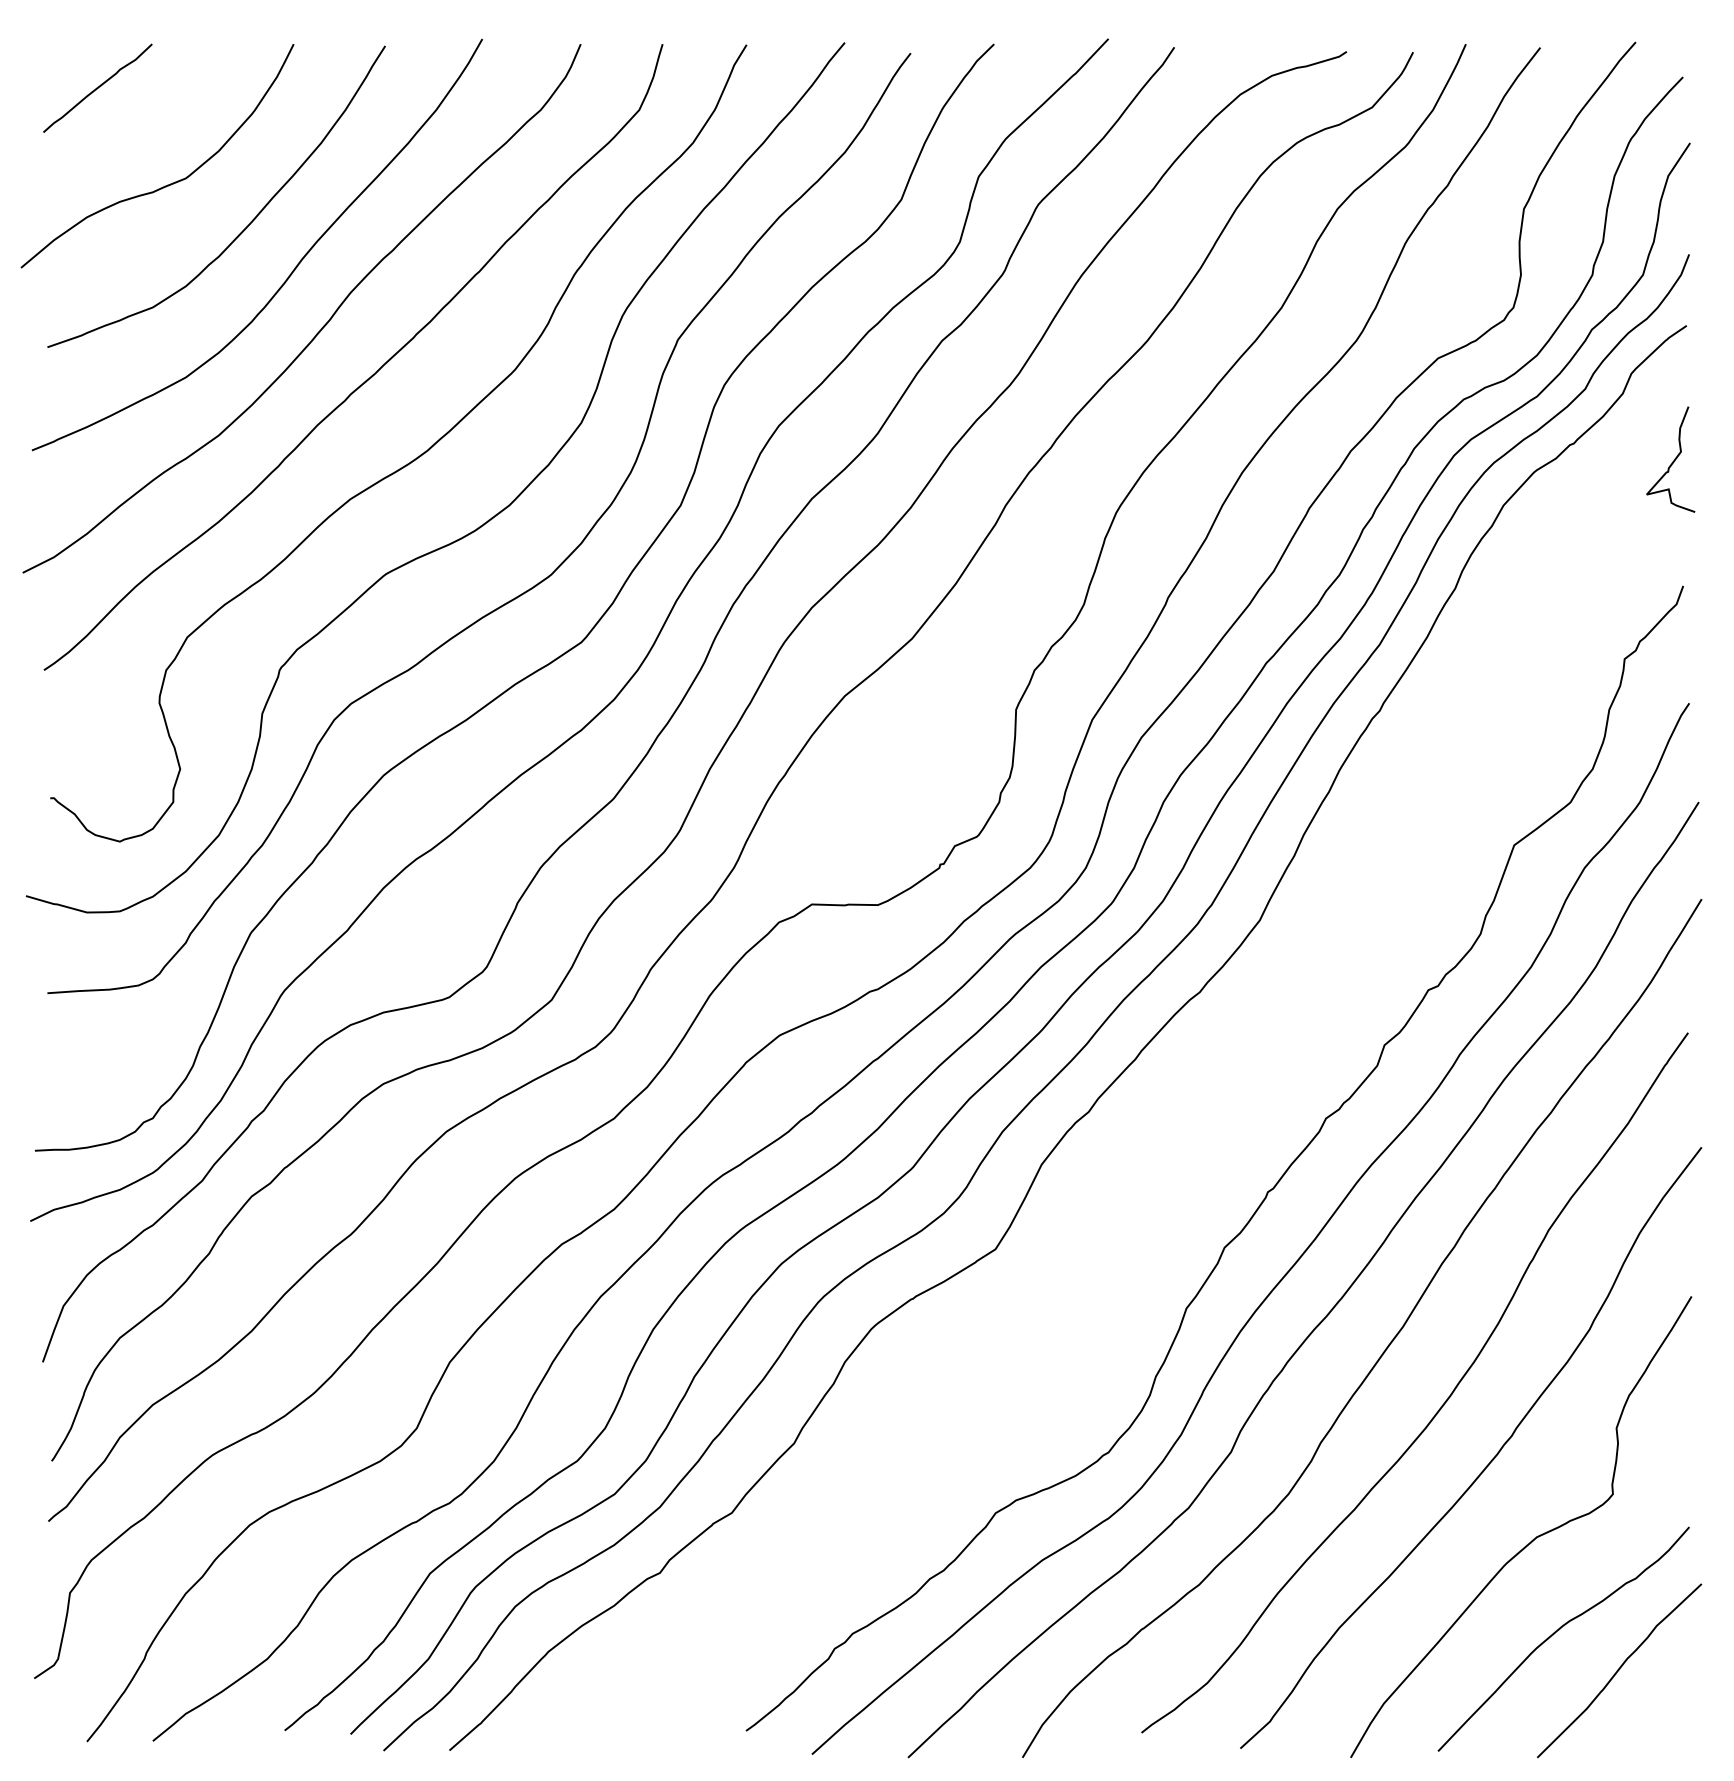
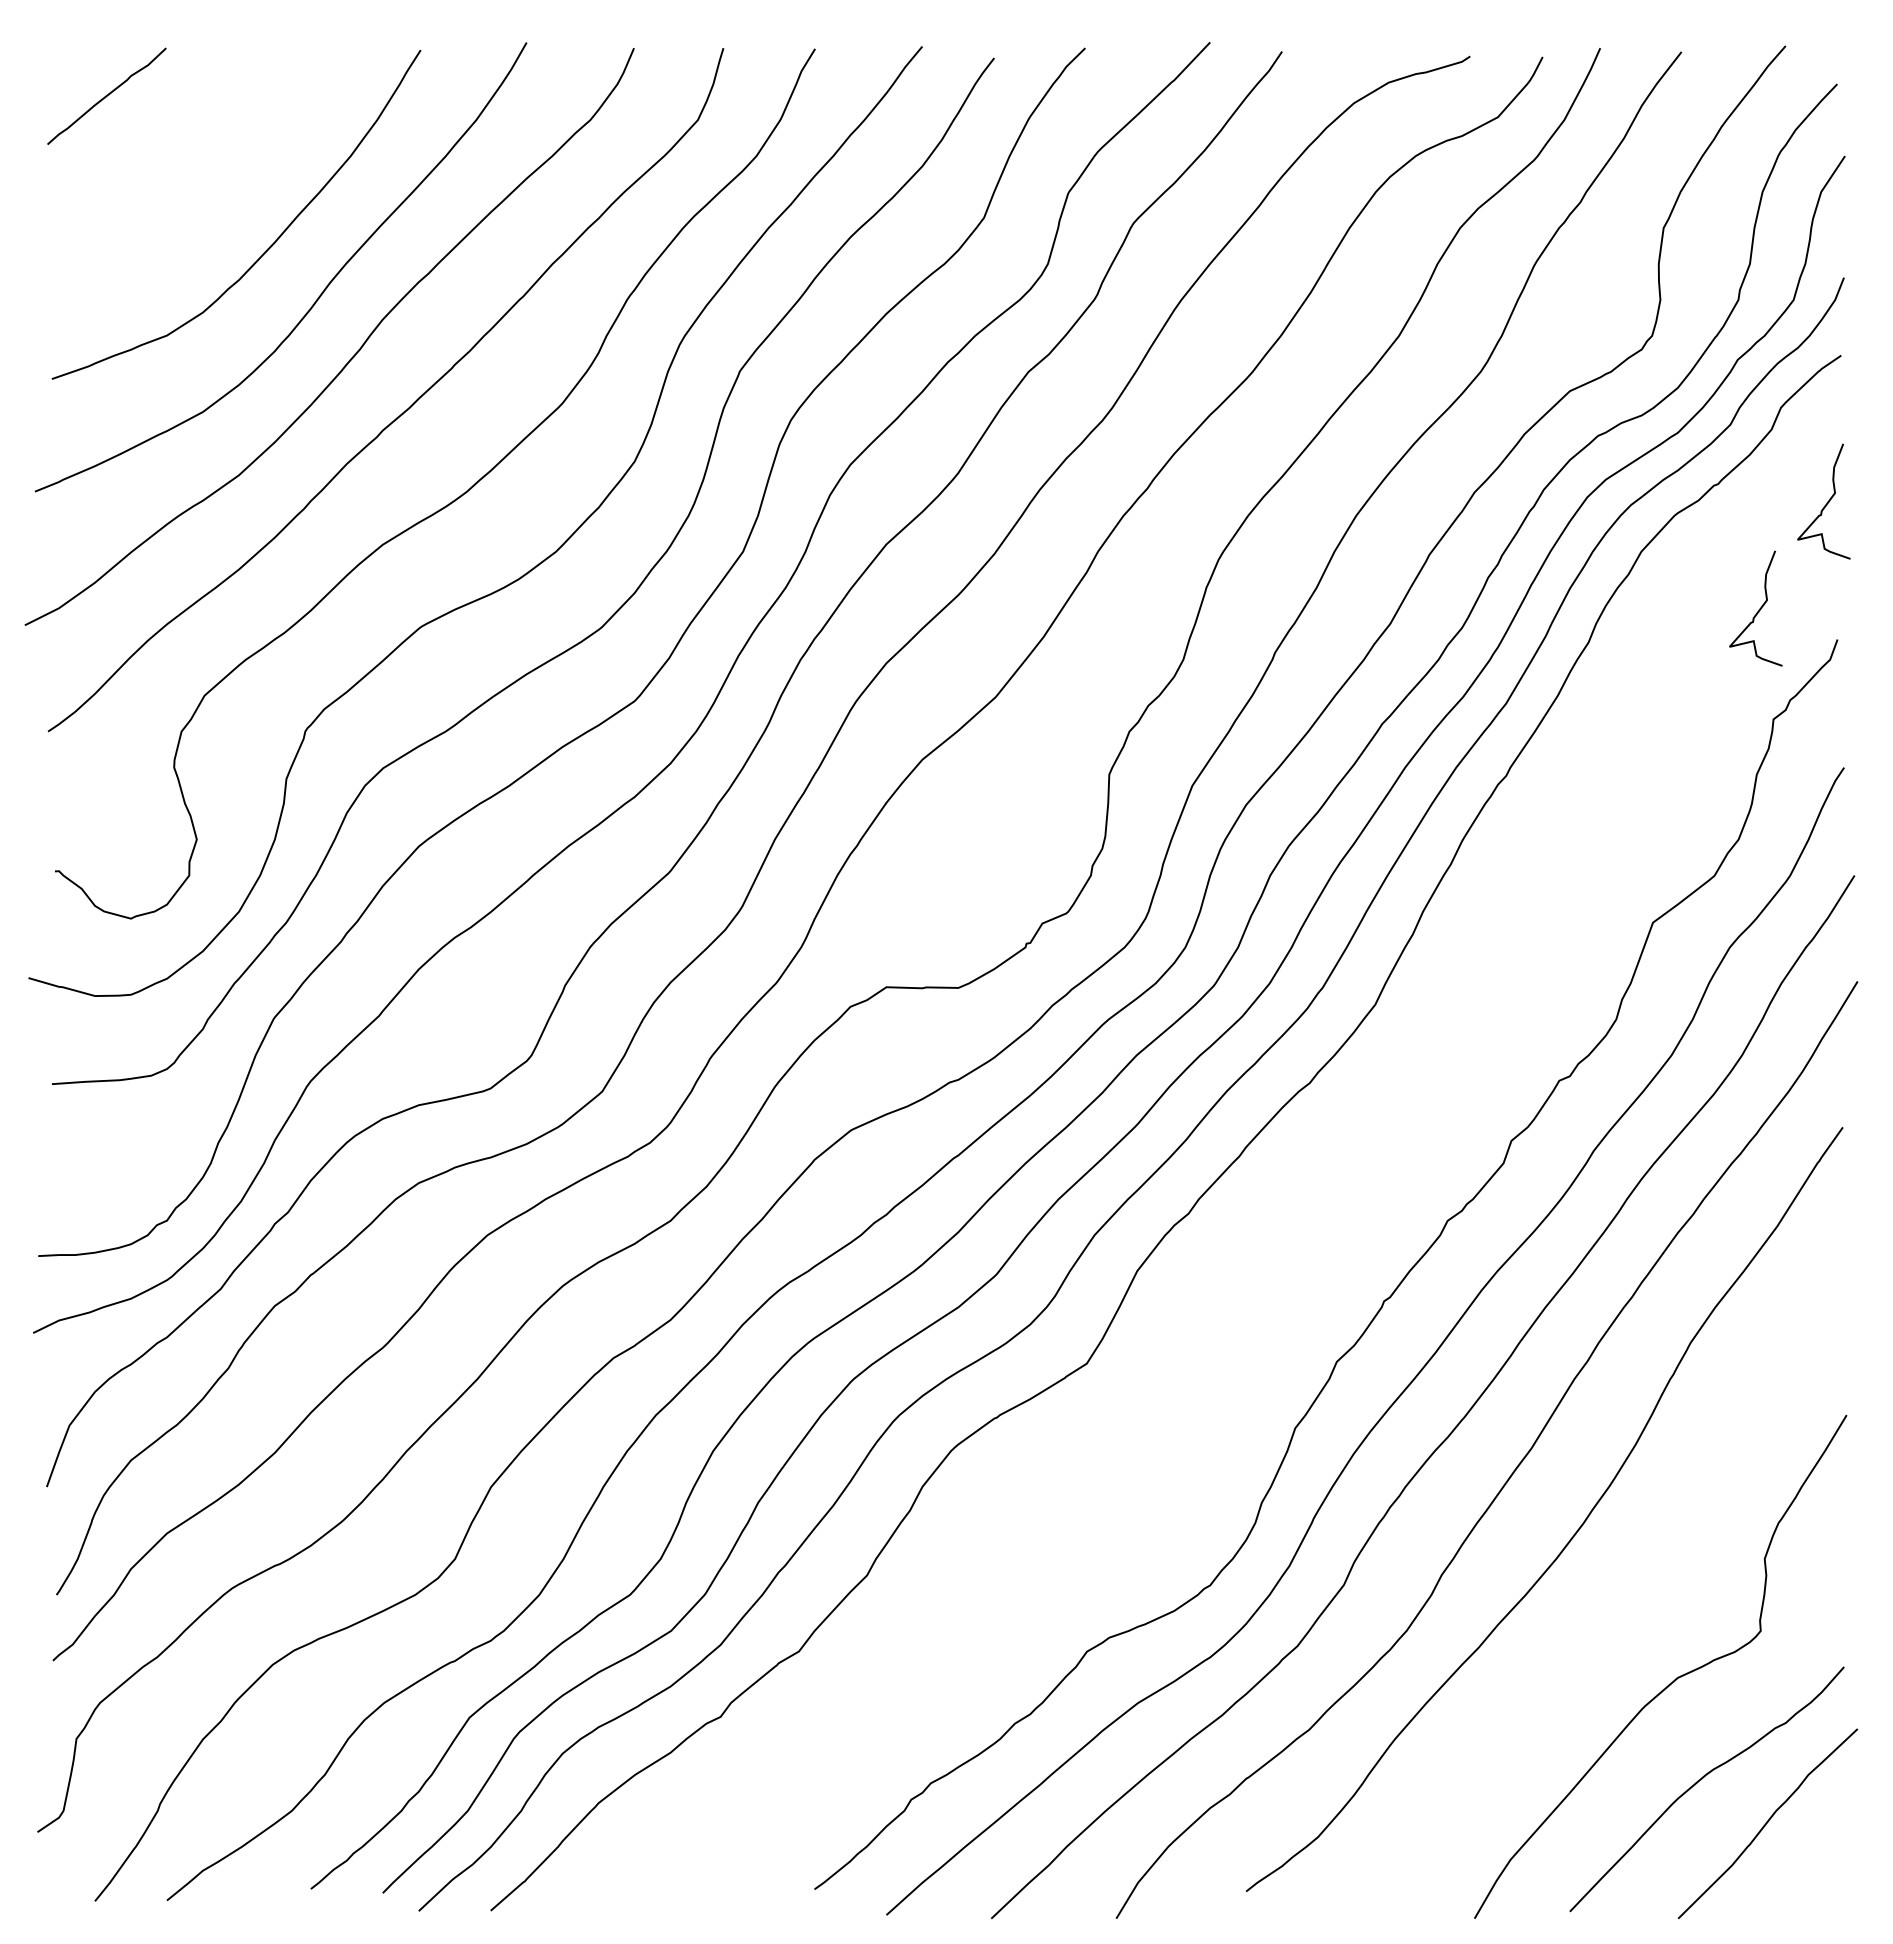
curve: (169, 183) -> (185, 200), removed
curve: (1610, 558) -> (1758, 609), added
curve: (1488, 1463) -> (1624, 1597), removed

